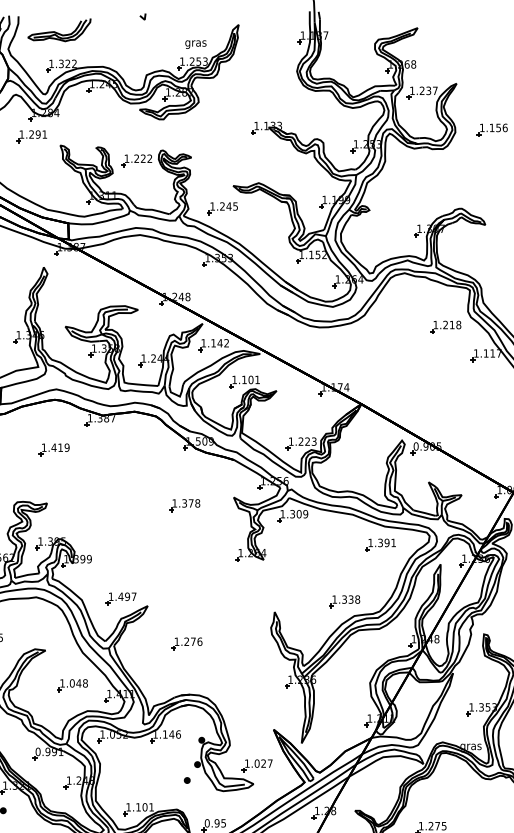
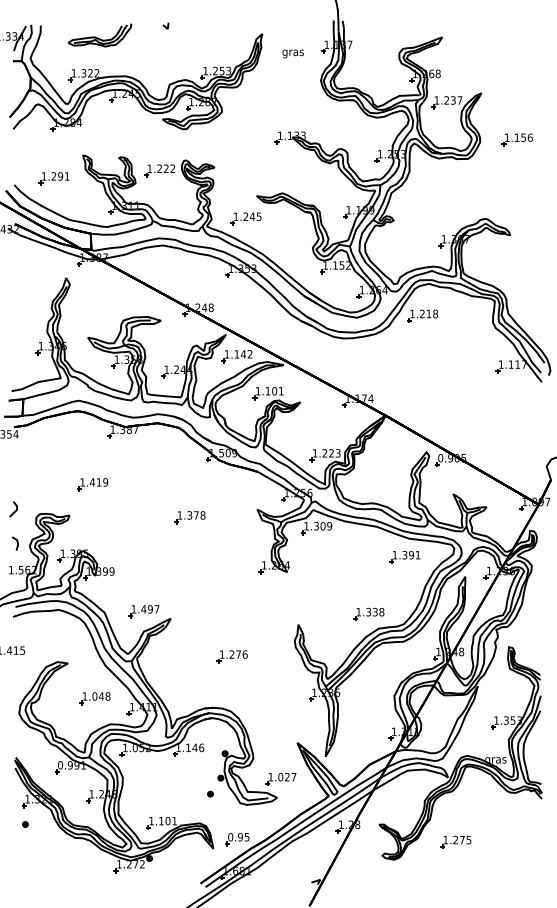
part: (59, 30) -> (99, 35), moved
text: (195, 44) -> (292, 53), moved
part: (31, 136) -> (53, 178), moved
part: (445, 326) -> (422, 315), moved
part: (54, 449) -> (92, 484), moved
part: (184, 505) -> (189, 517), moved
part: (186, 643) -> (231, 656), moved

